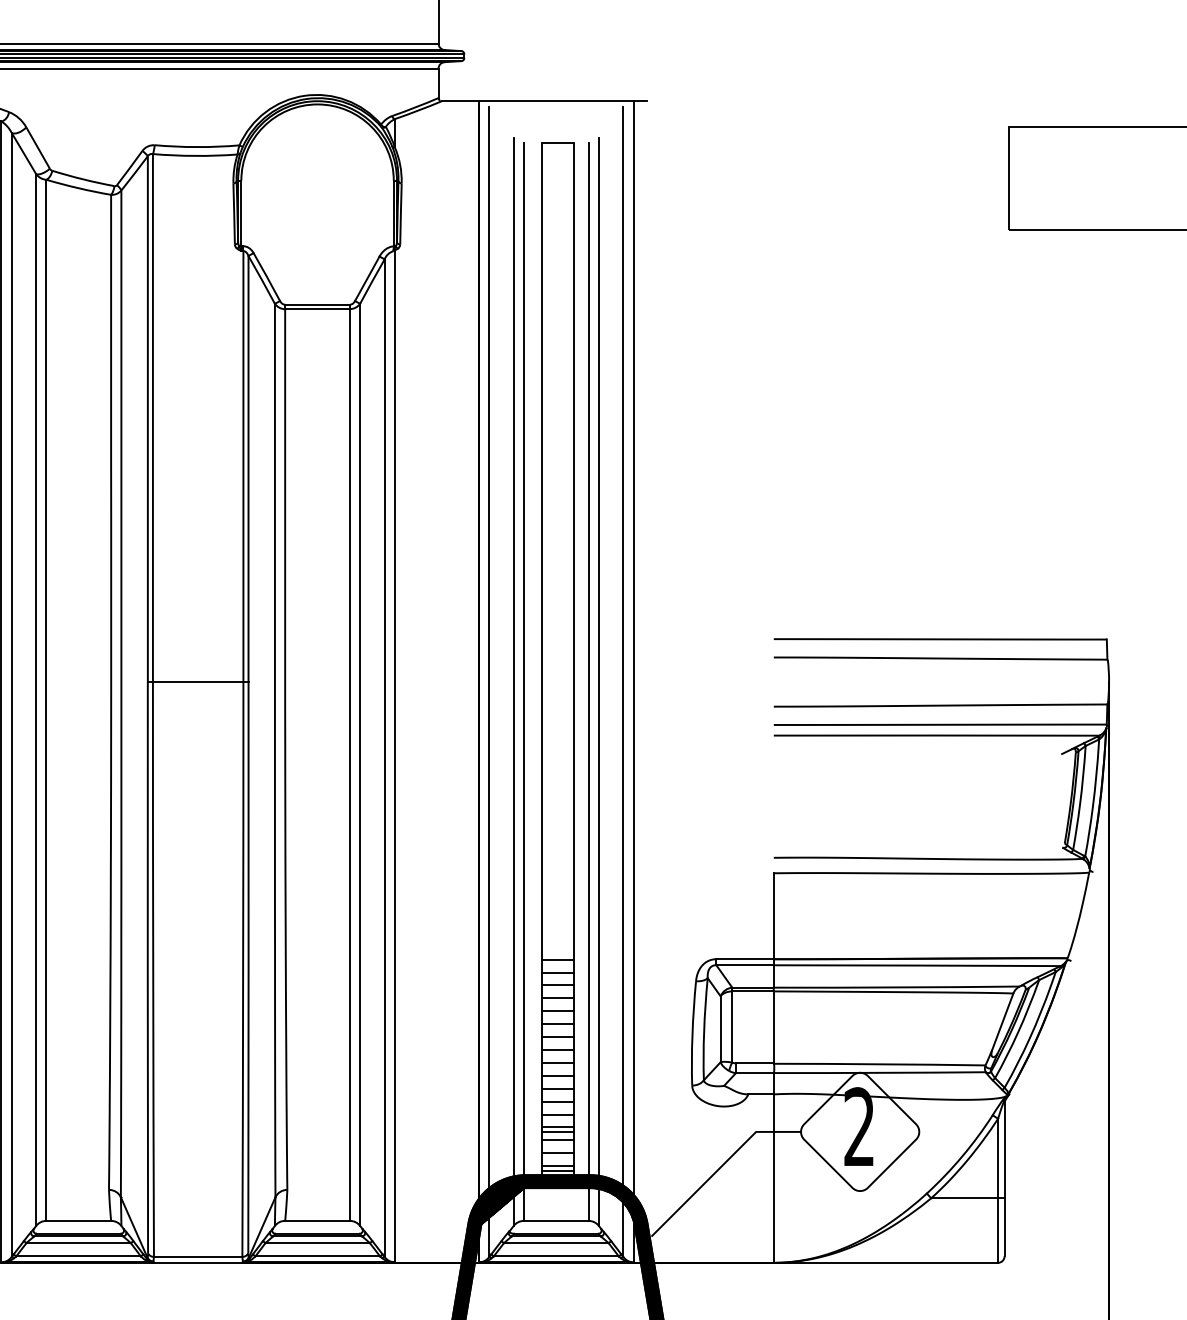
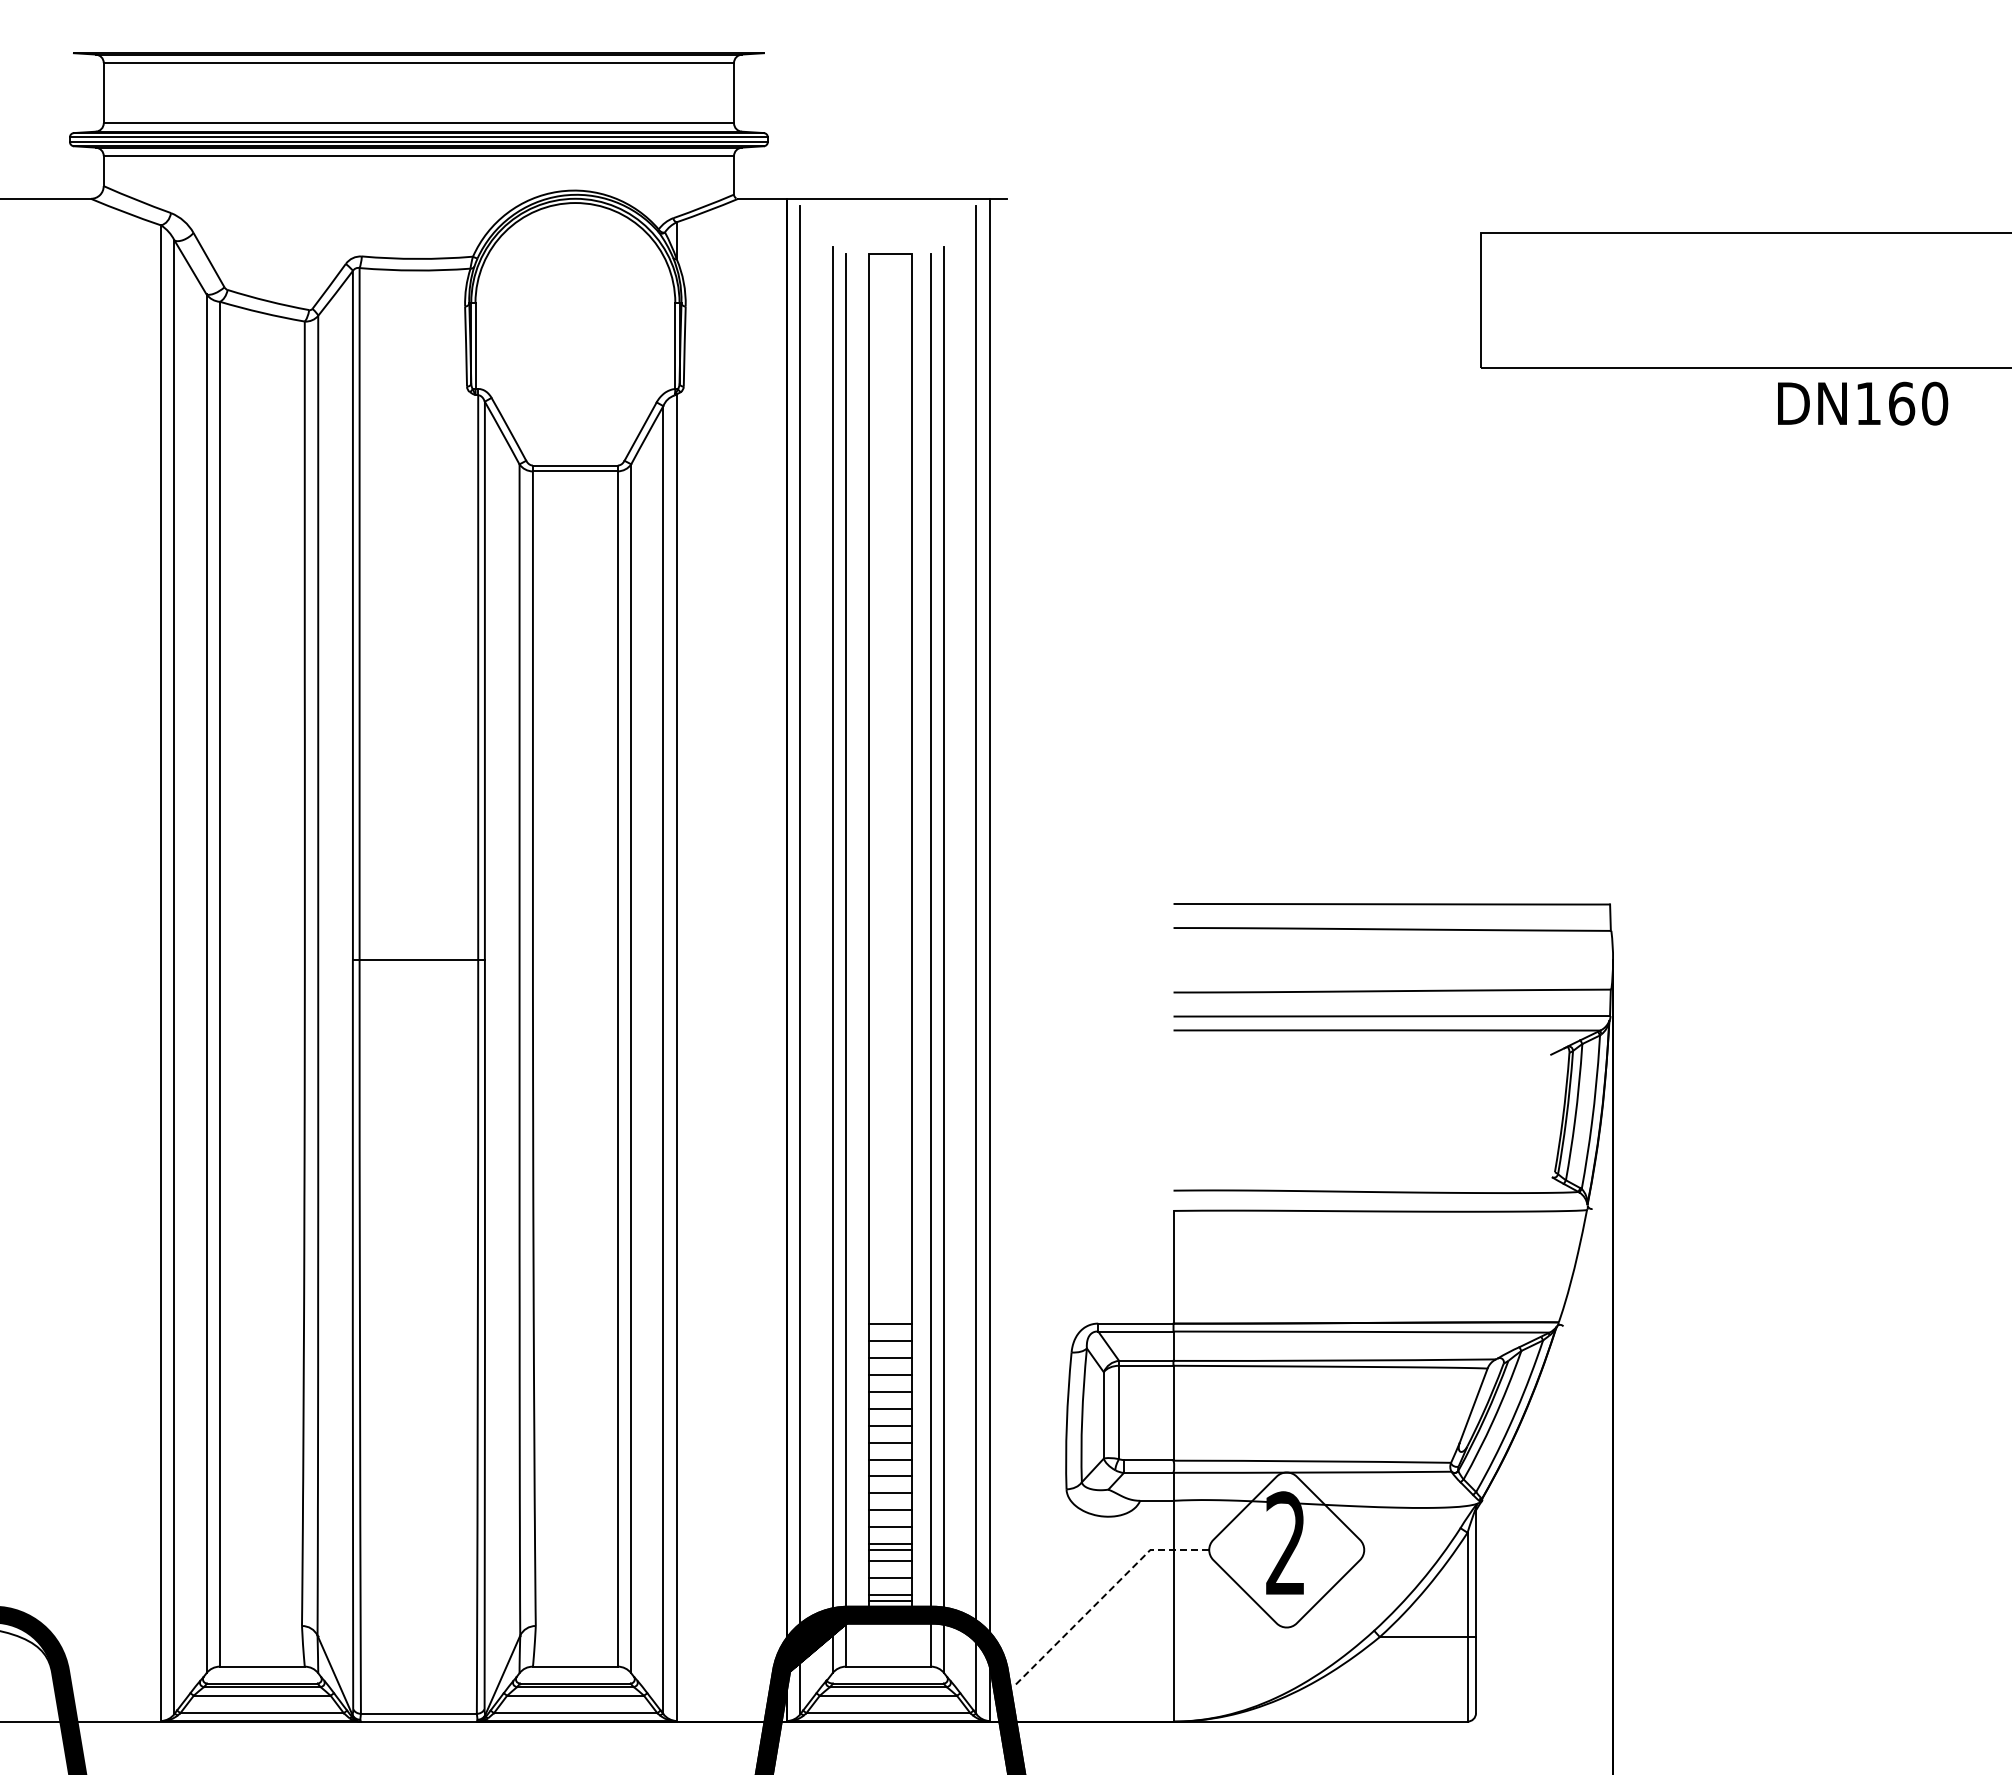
line: (719, 1168) -> (1102, 1597), solid -> dashed

